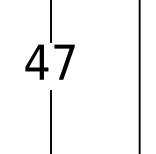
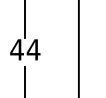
text: (64, 61) -> (33, 49), 47 -> 44

